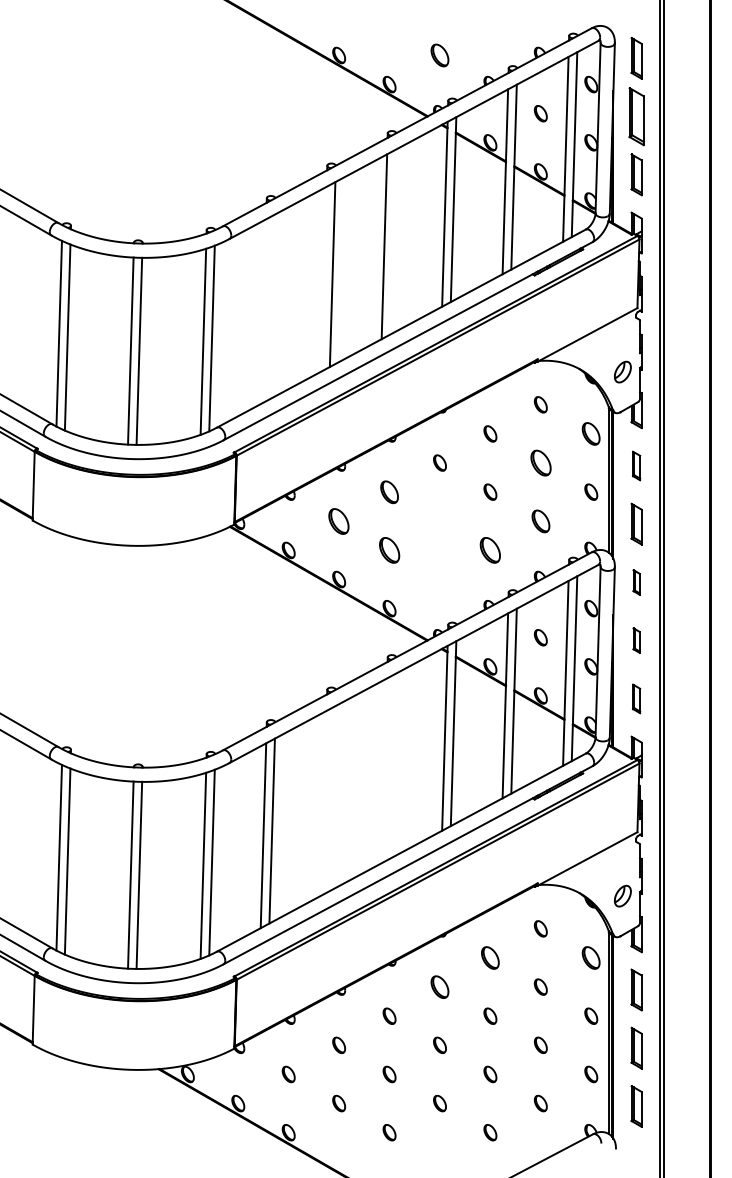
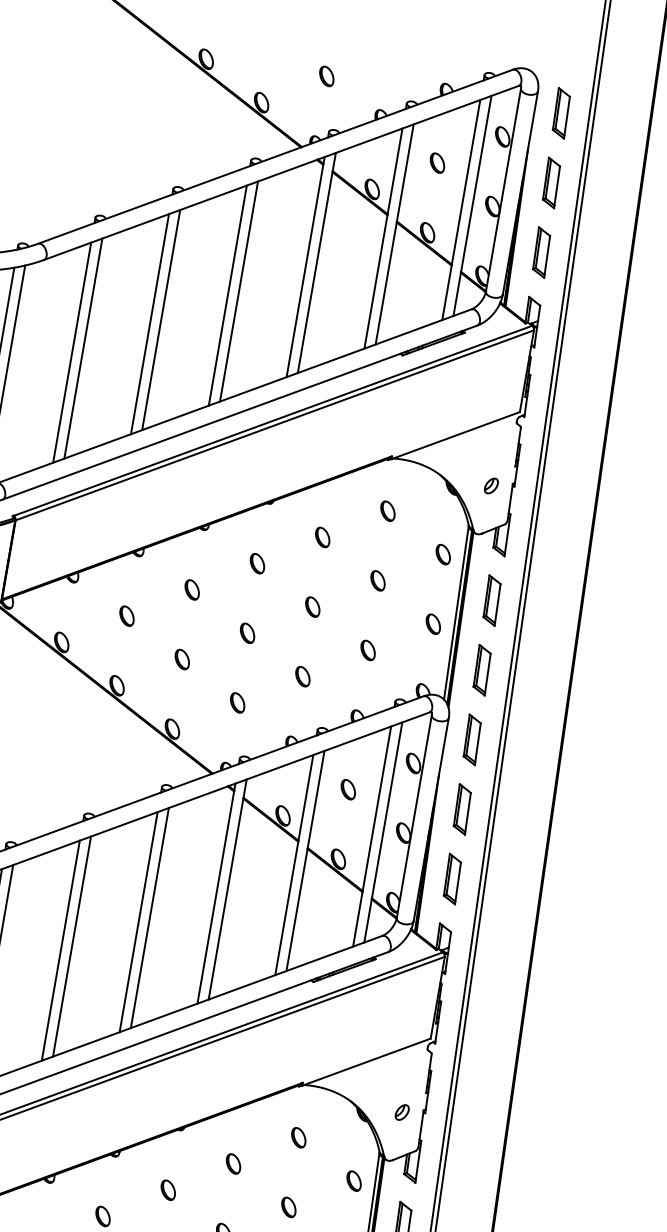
part: (439, 55) -> (326, 76), size x0.71
part: (636, 116) -> (551, 182), size x0.71
line: (392, 241) -> (238, 290), added
line: (323, 278) -> (149, 323), added
line: (271, 306) -> (82, 347), added
line: (263, 311) -> (72, 352), added
part: (622, 371) -> (491, 485), size x0.62
part: (591, 433) -> (443, 554), size x0.71
part: (540, 462) -> (377, 580), size x0.62
part: (636, 465) -> (491, 600), size x1.43
part: (389, 491) -> (192, 589), size x0.71
part: (339, 520) -> (127, 615), size x0.62
part: (439, 520) -> (247, 632), added
part: (540, 520) -> (367, 649), size x0.71
part: (389, 550) -> (182, 659), size x0.62
part: (490, 550) -> (302, 676), size x0.62
part: (439, 579) -> (237, 702), added
part: (636, 582) -> (472, 739), size x1.67
part: (636, 640) -> (462, 809), size x1.67
part: (636, 698) -> (452, 878), size x1.43
line: (392, 765) -> (149, 917), added
line: (384, 770) -> (138, 921), added
line: (332, 798) -> (71, 946), added
line: (323, 802) -> (60, 949), added
part: (622, 895) -> (402, 1111), size x0.62
part: (490, 957) -> (233, 1163), size x0.71
part: (591, 957) -> (354, 1180), size x0.71
part: (439, 986) -> (167, 1189), size x0.71

